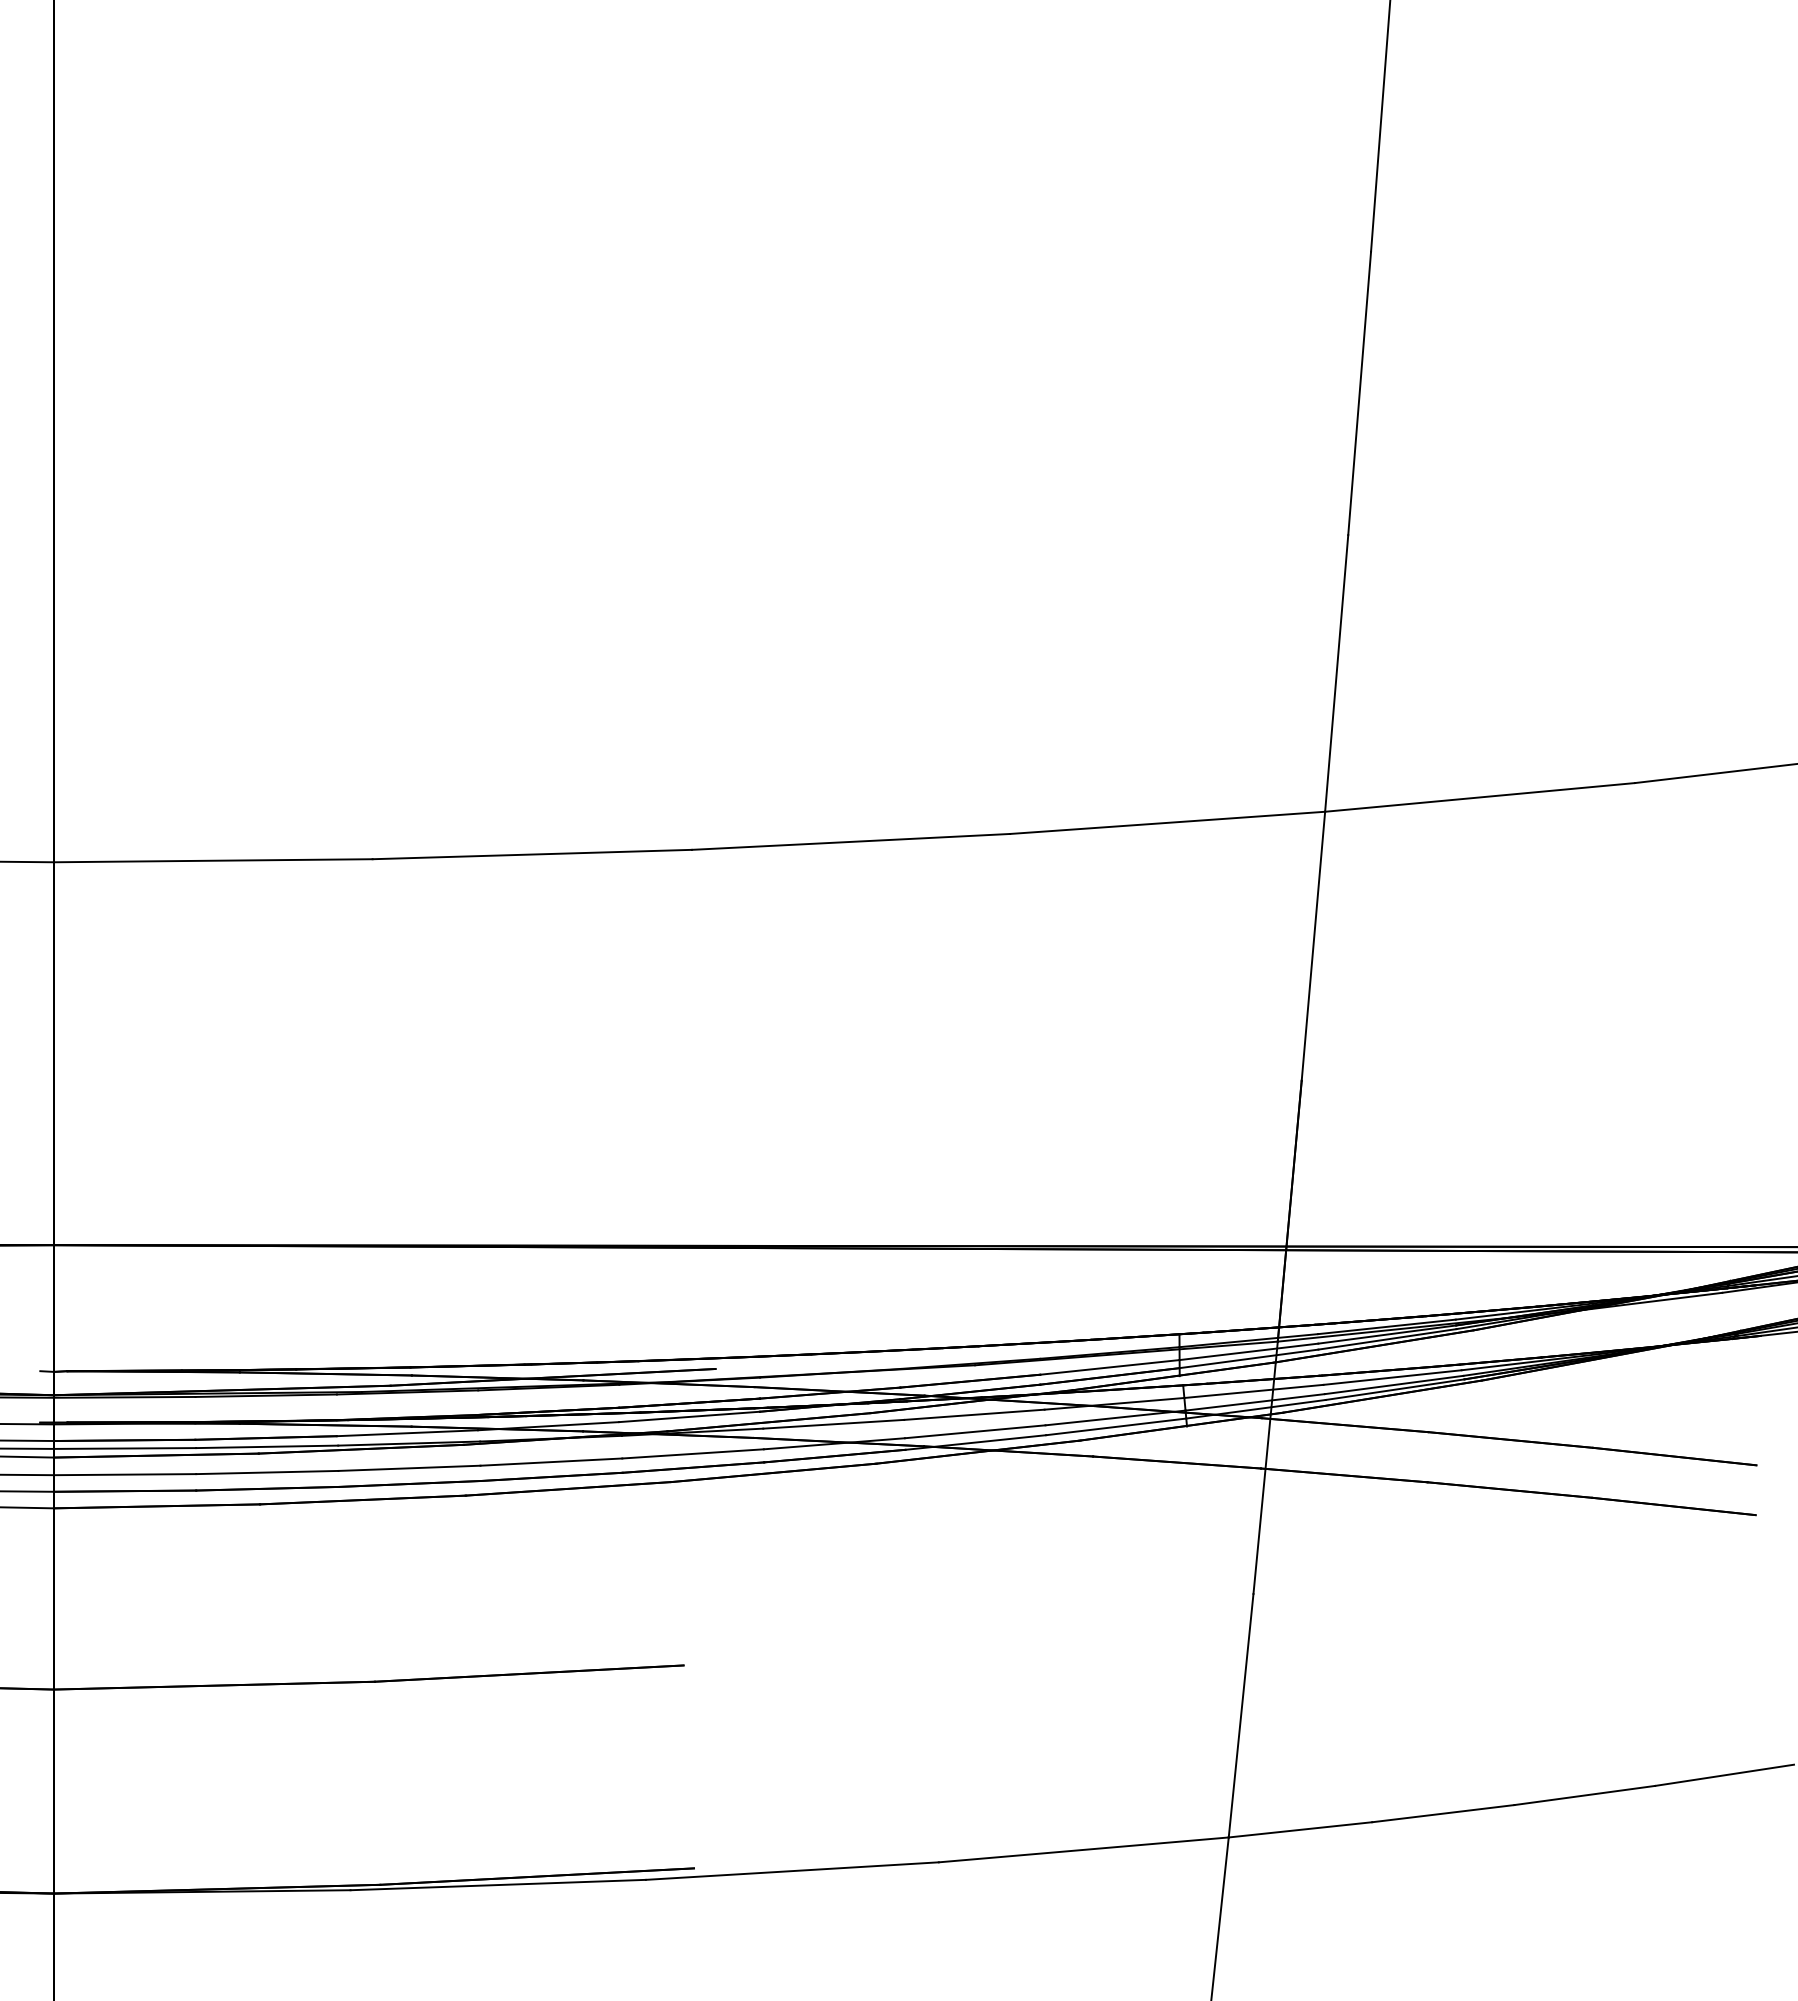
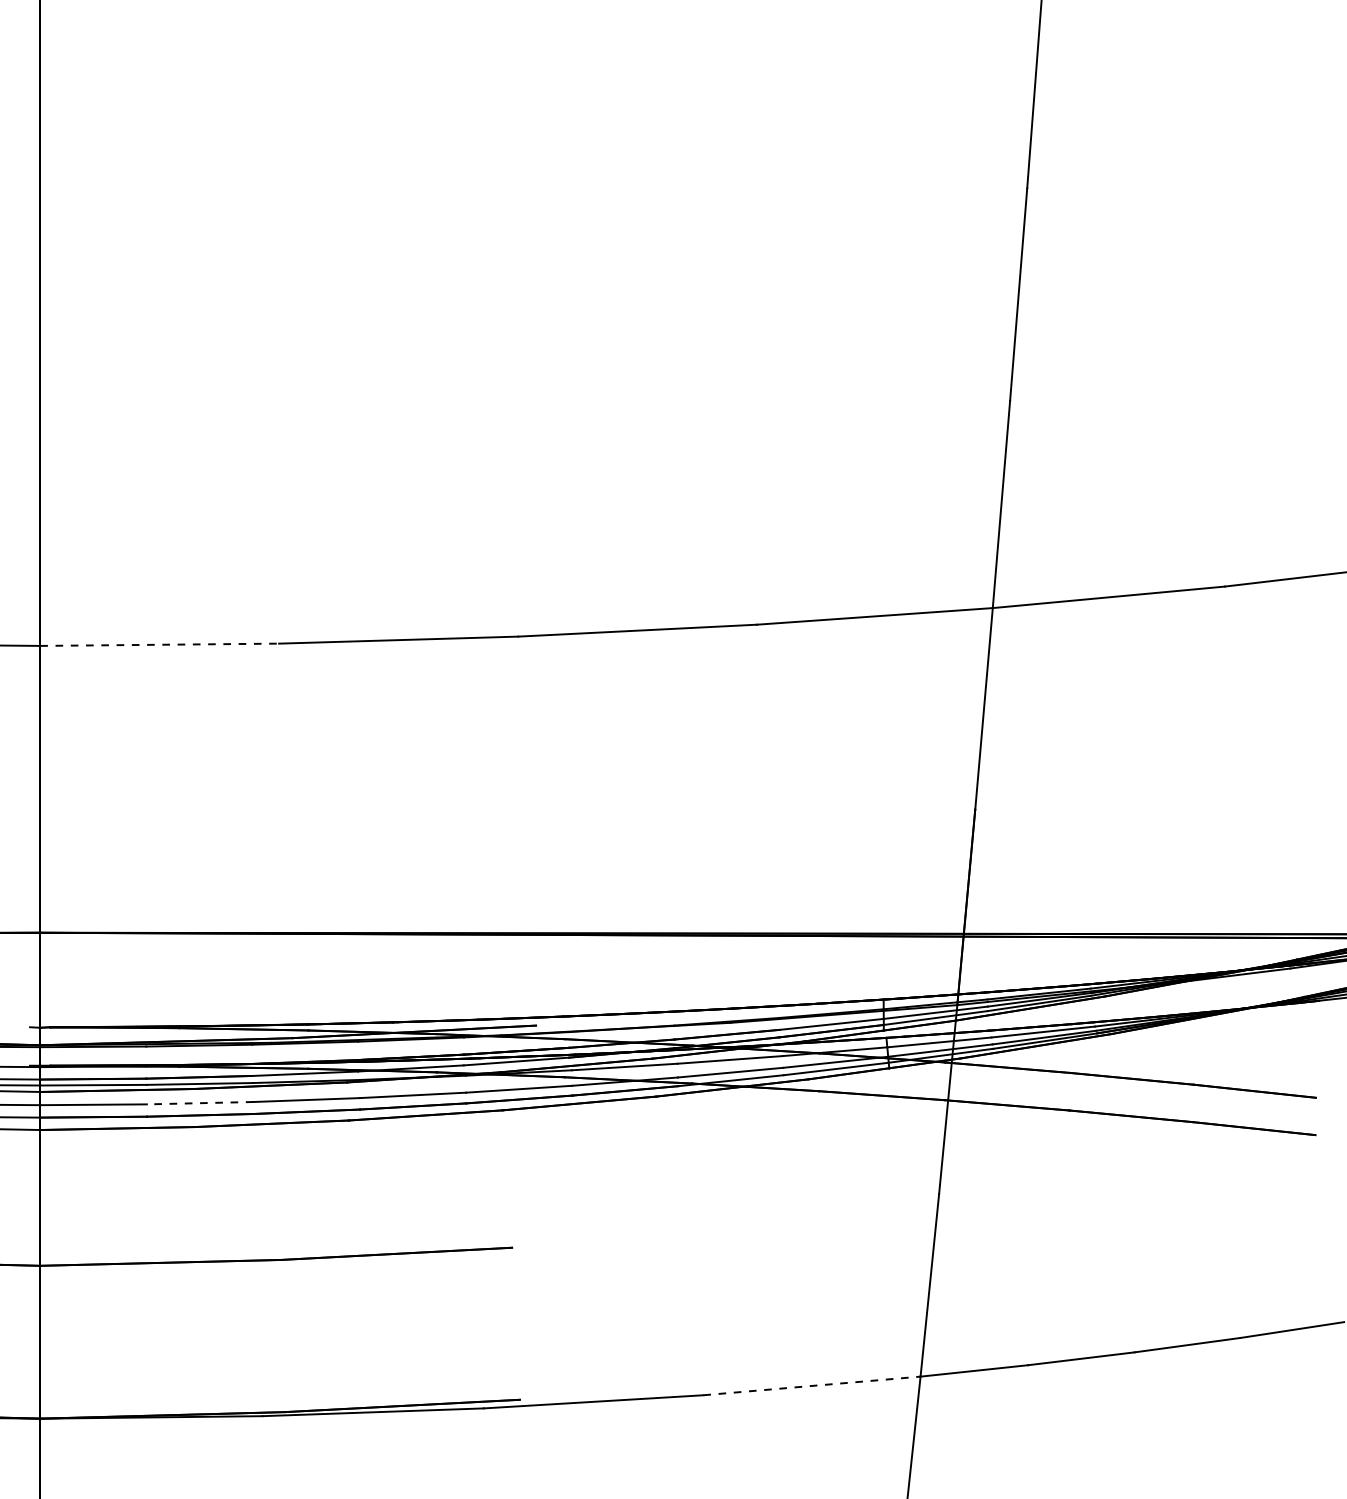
line: (213, 860) -> (159, 644), solid -> dashed
line: (266, 1472) -> (199, 1103), solid -> dashed
line: (1084, 1849) -> (812, 1385), solid -> dashed

